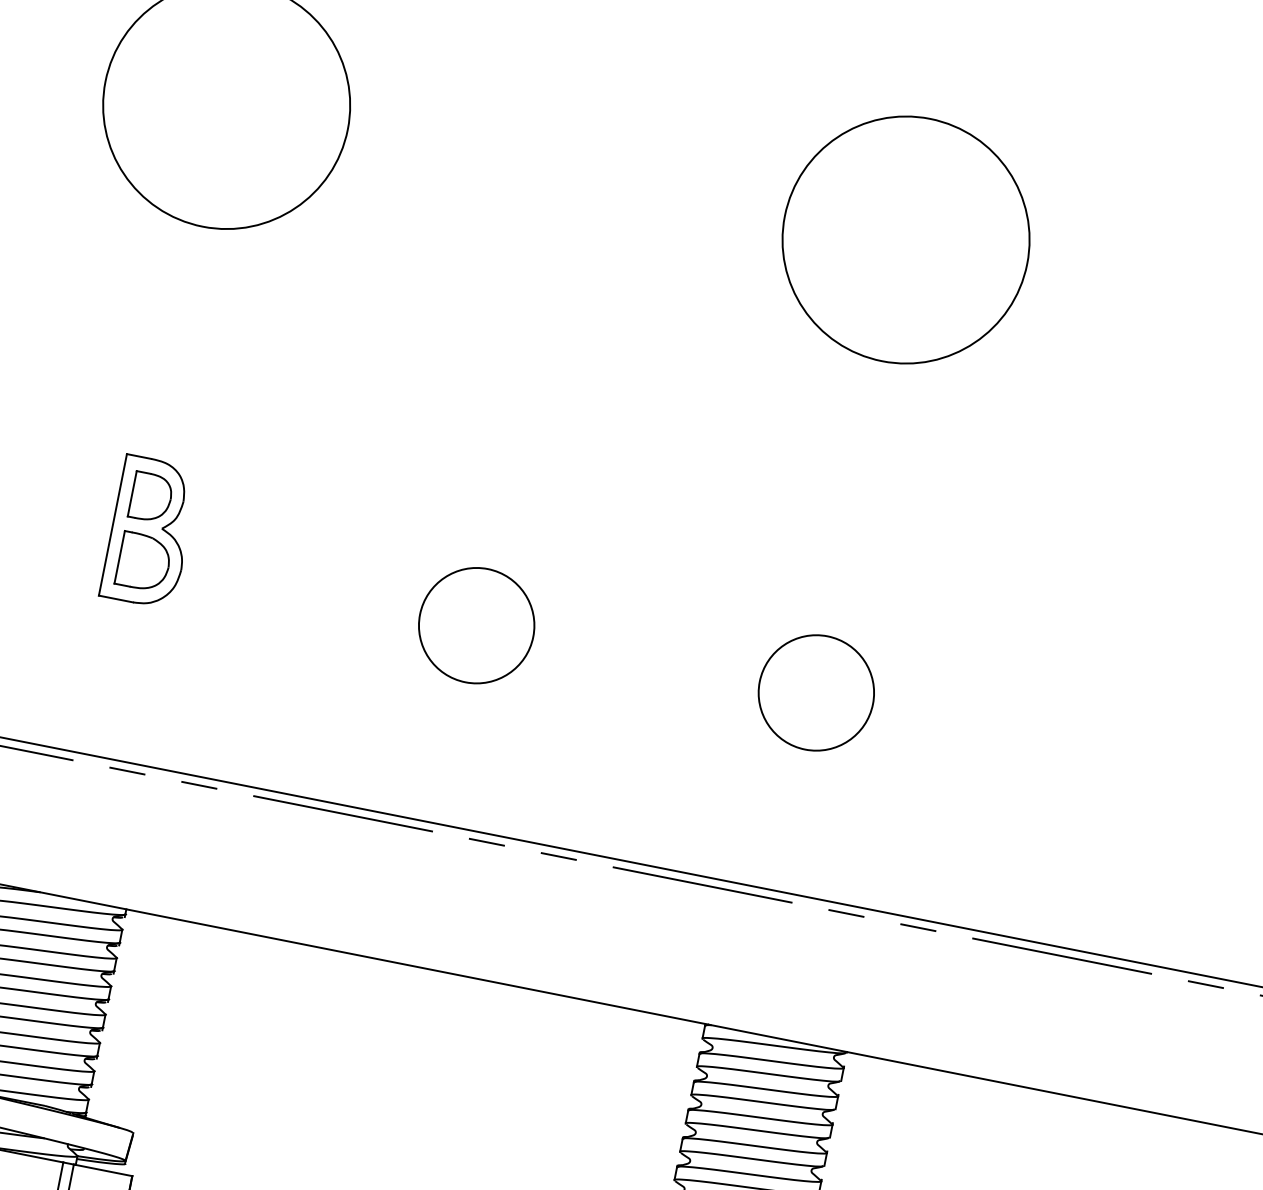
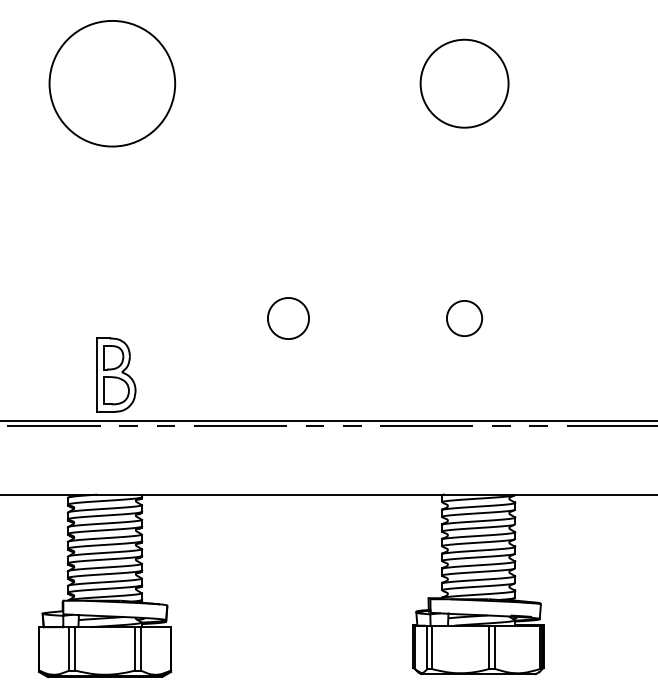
circle: (905, 239) -> (464, 83), size x0.7
part: (150, 530) -> (116, 374), moved
circle: (476, 625) -> (288, 318), size x0.7
circle: (816, 692) -> (464, 318), size x0.6

